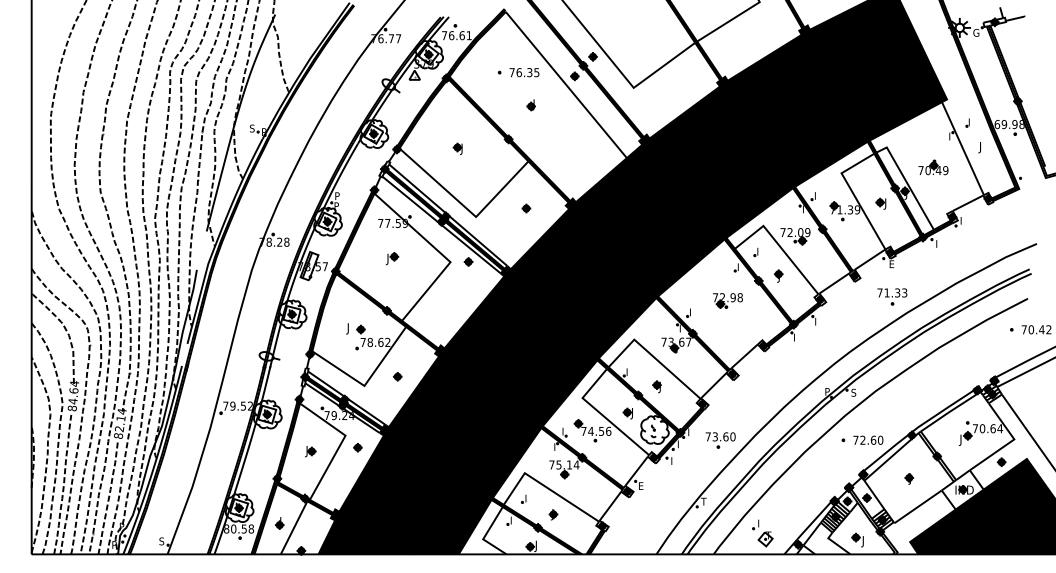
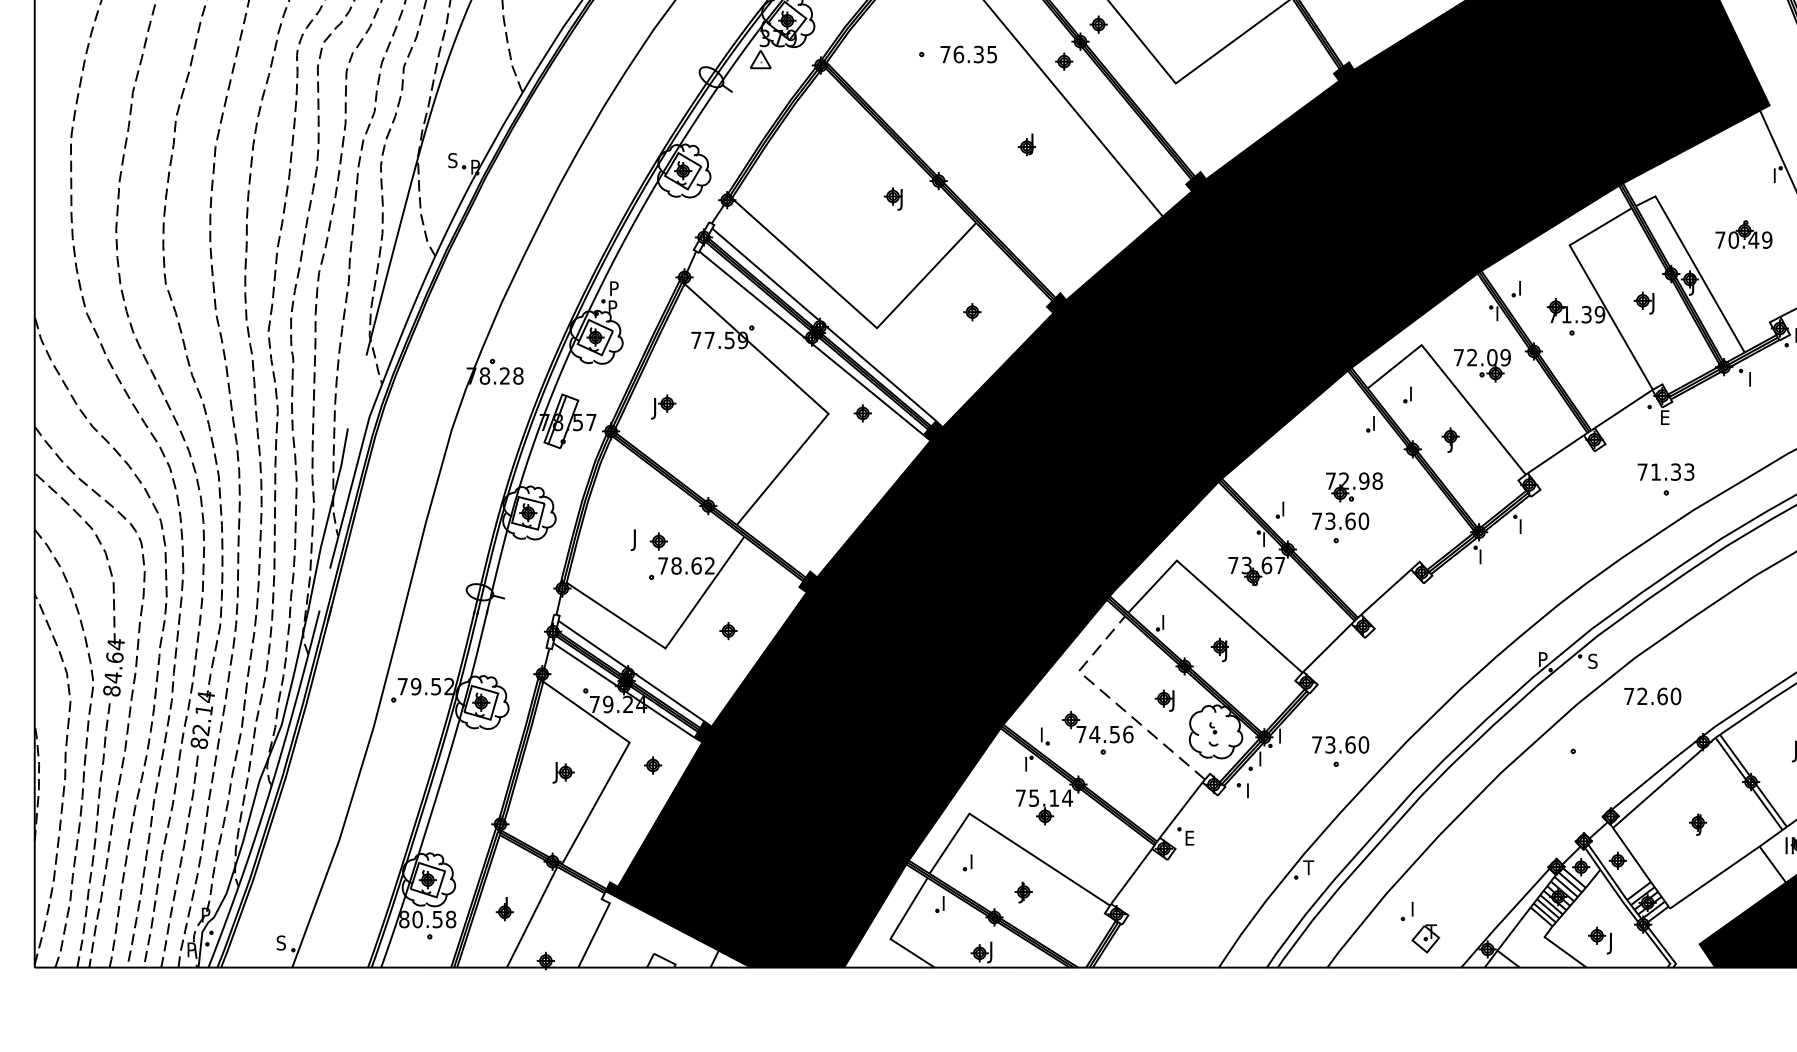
part: (530, 105) -> (1025, 145), moved
part: (457, 148) -> (892, 198), moved
part: (392, 258) -> (663, 406), moved
part: (720, 322) -> (1340, 528), added
line: (600, 413) -> (1112, 700), solid -> dashed
text: (868, 439) -> (1652, 694), moved
fill: (363, 534) -> (663, 929), removed

